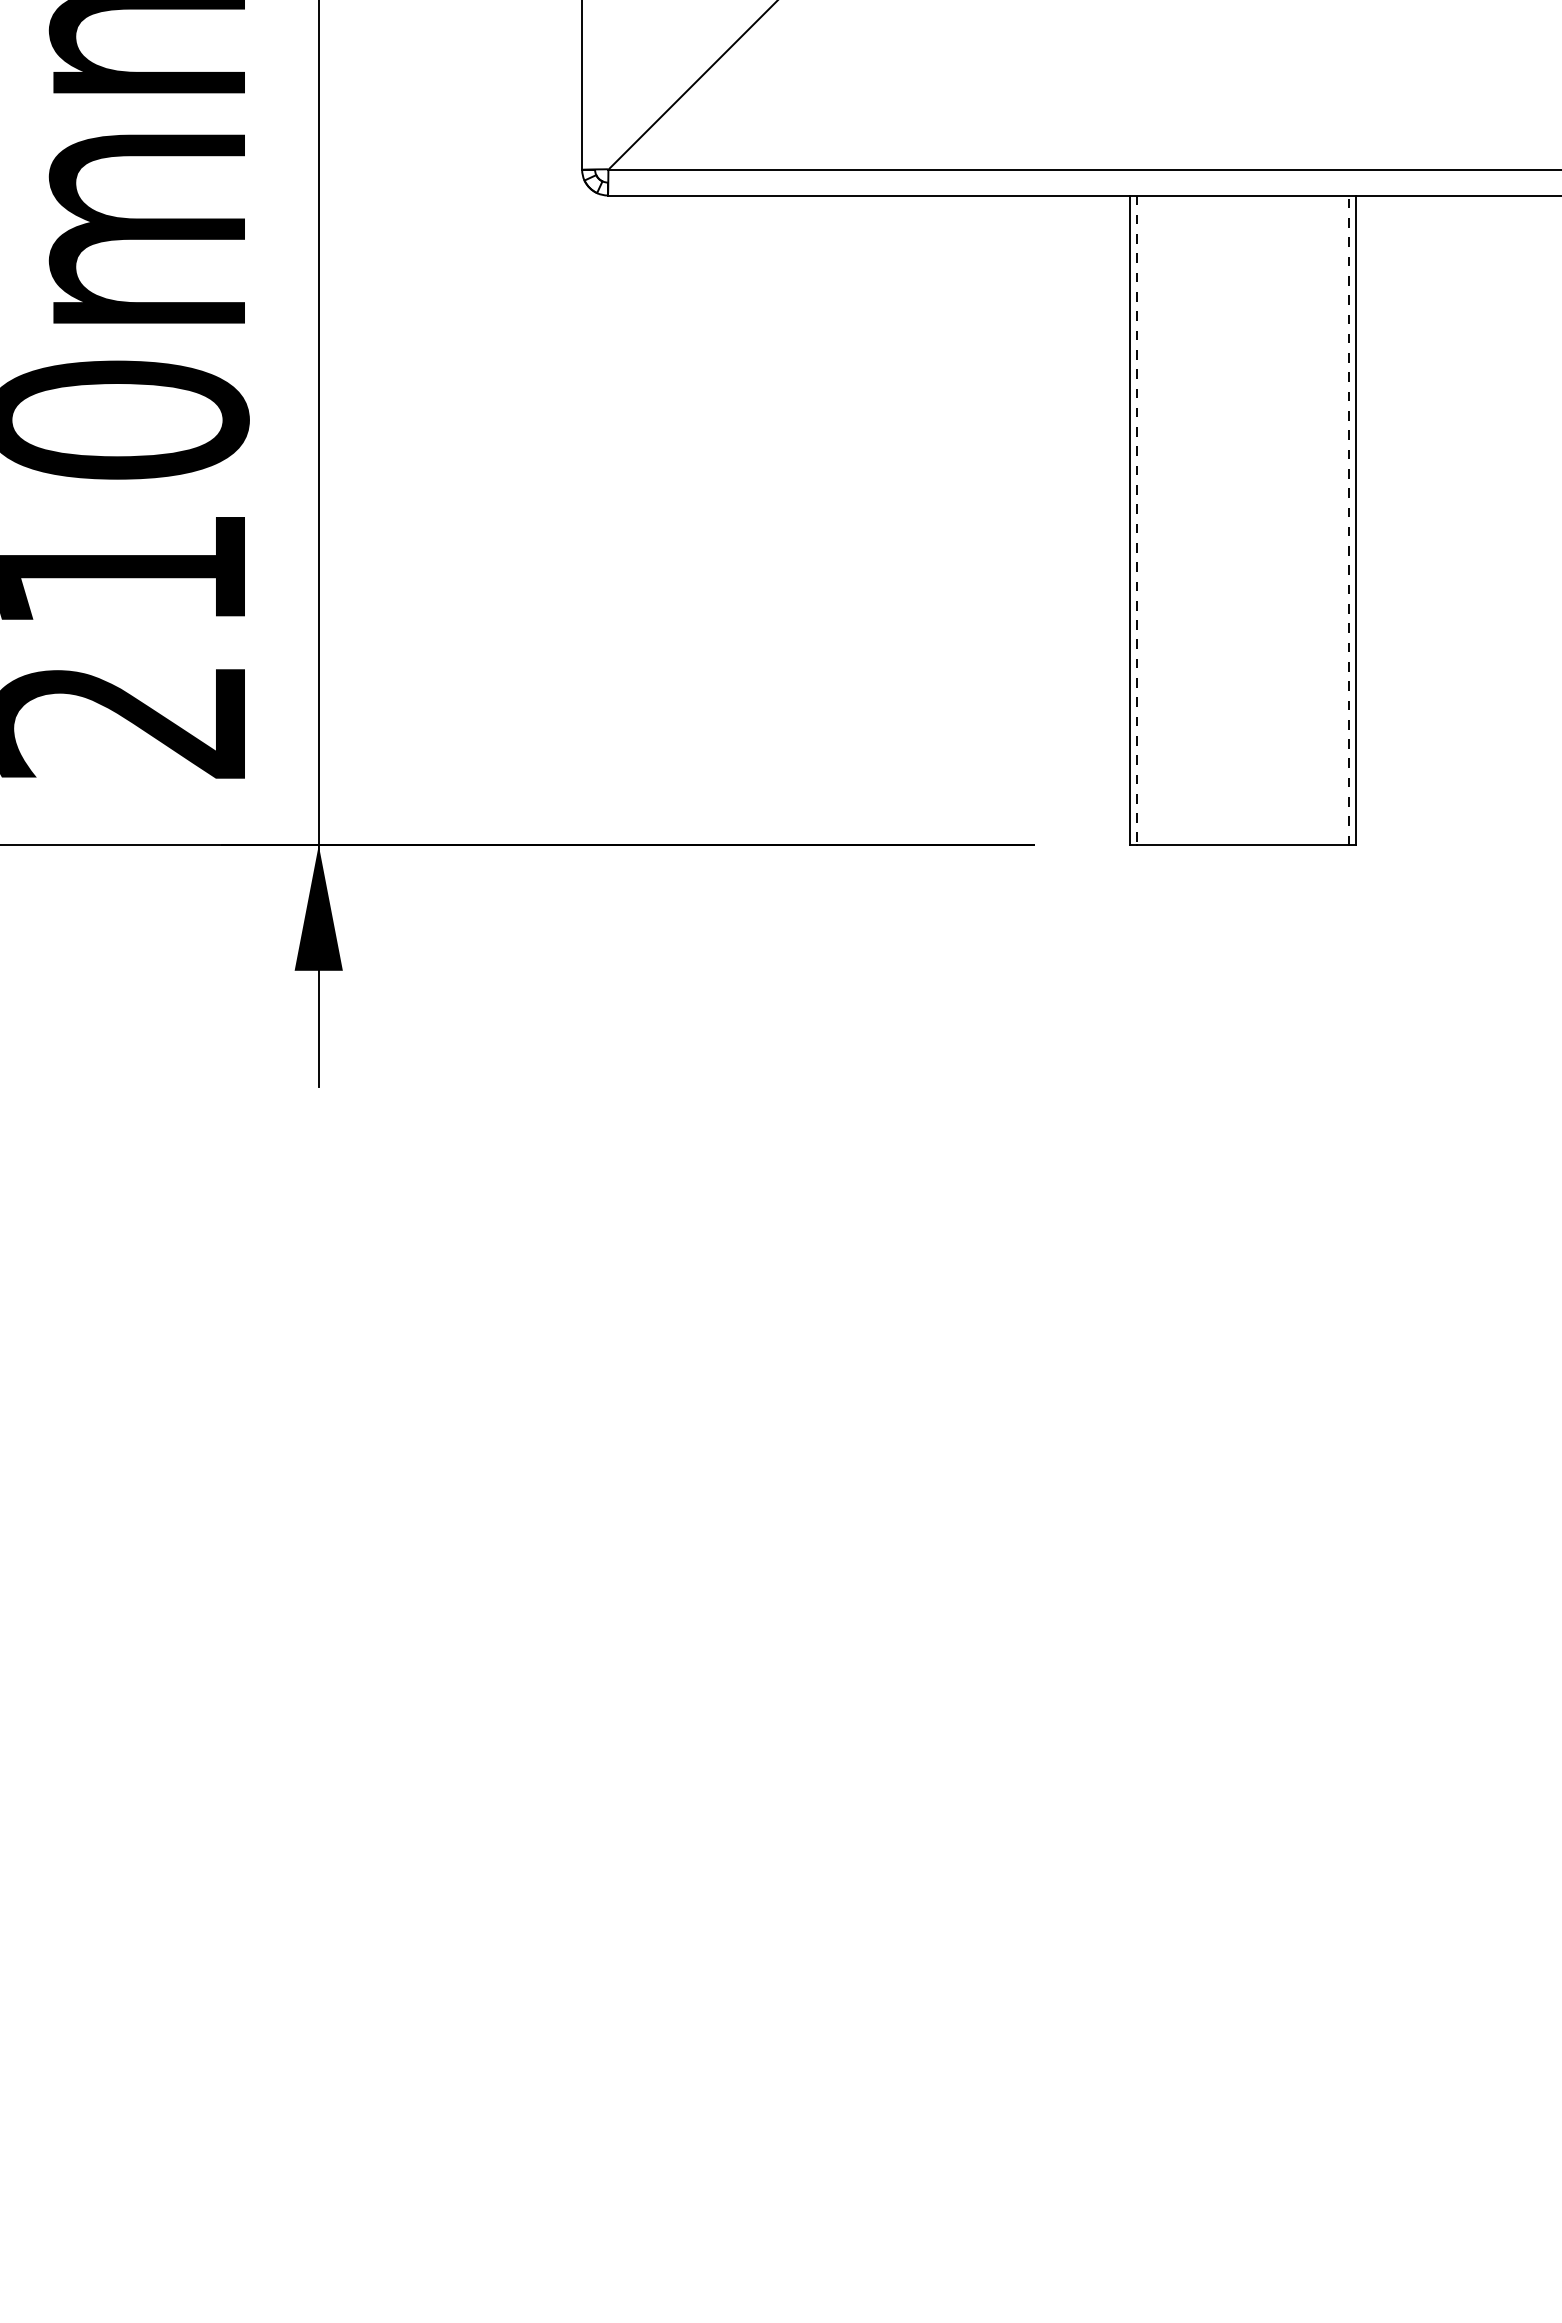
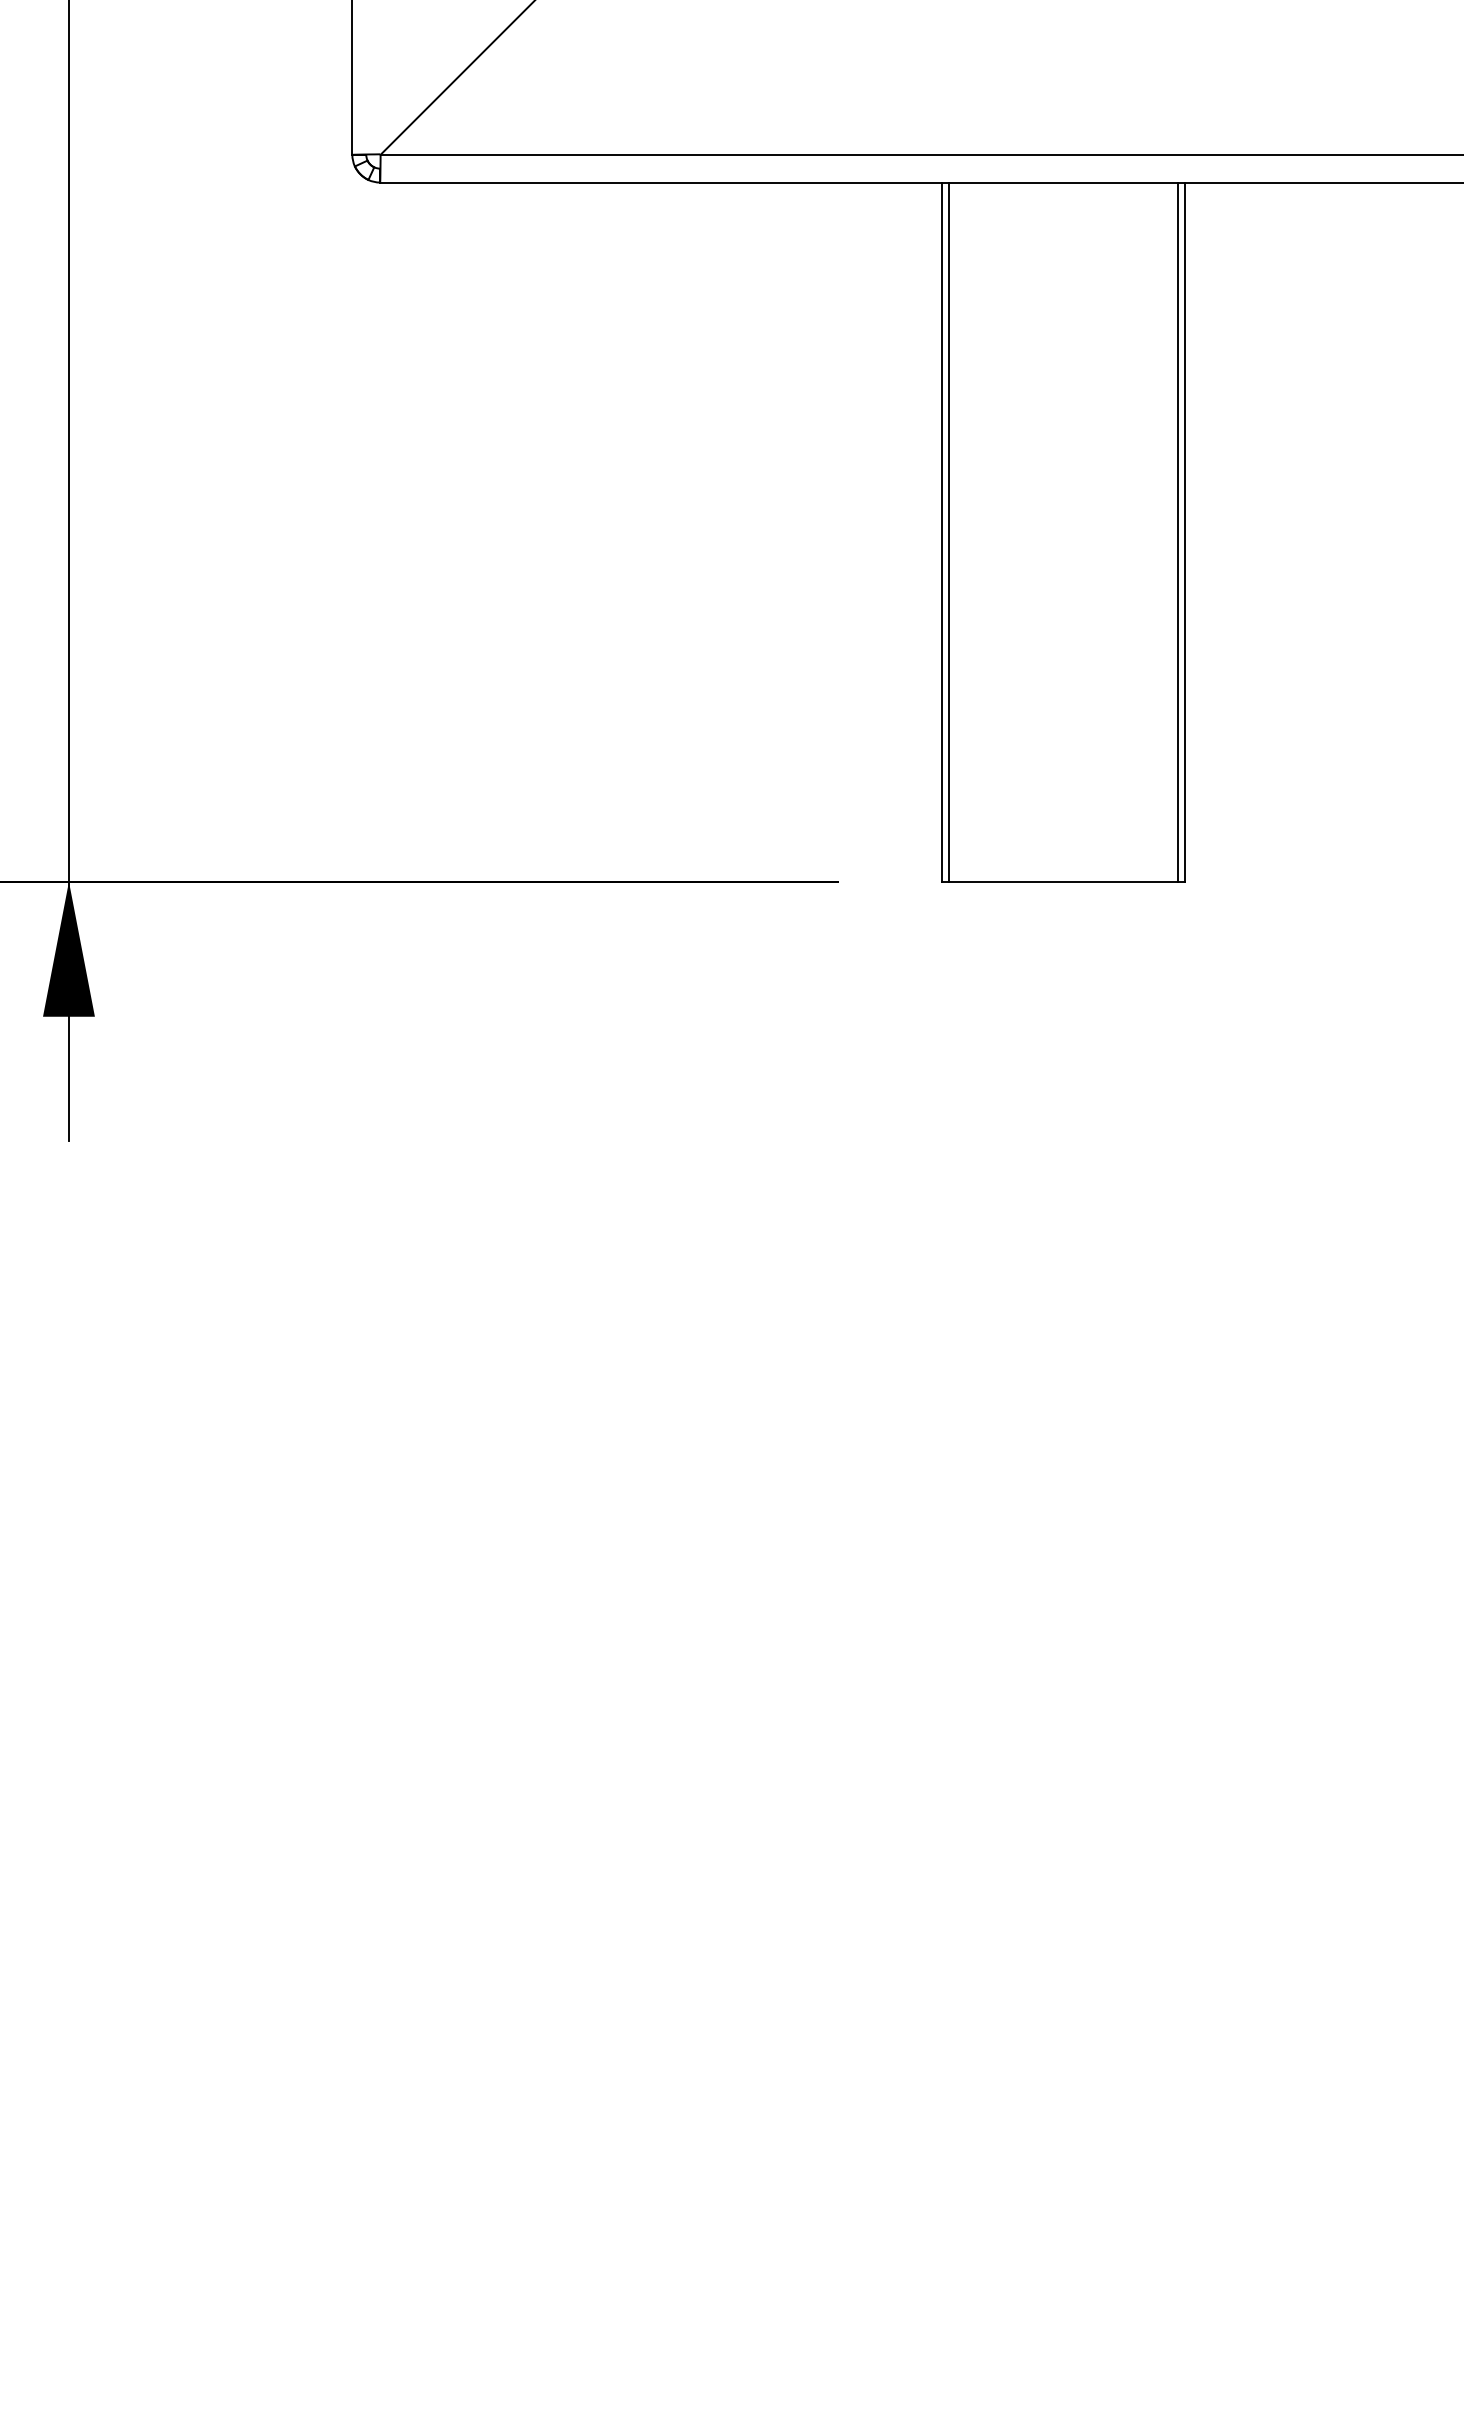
line: (1136, 520) -> (948, 532), dashed -> solid
line: (1349, 520) -> (1178, 532), dashed -> solid

